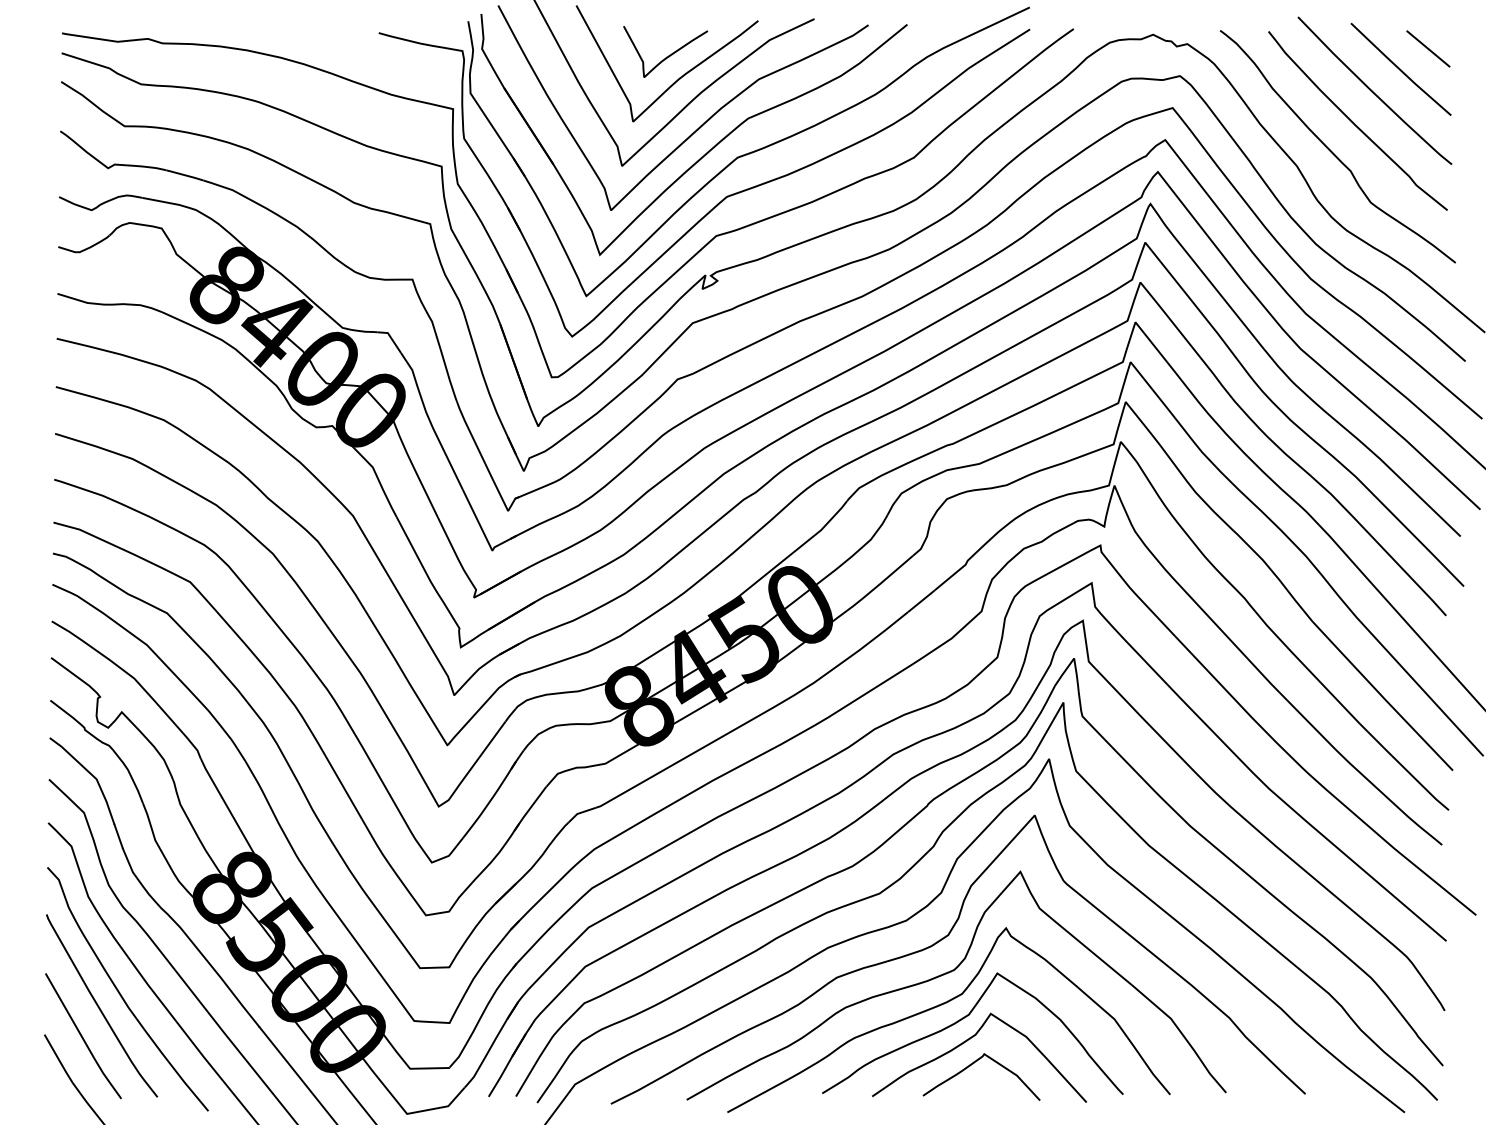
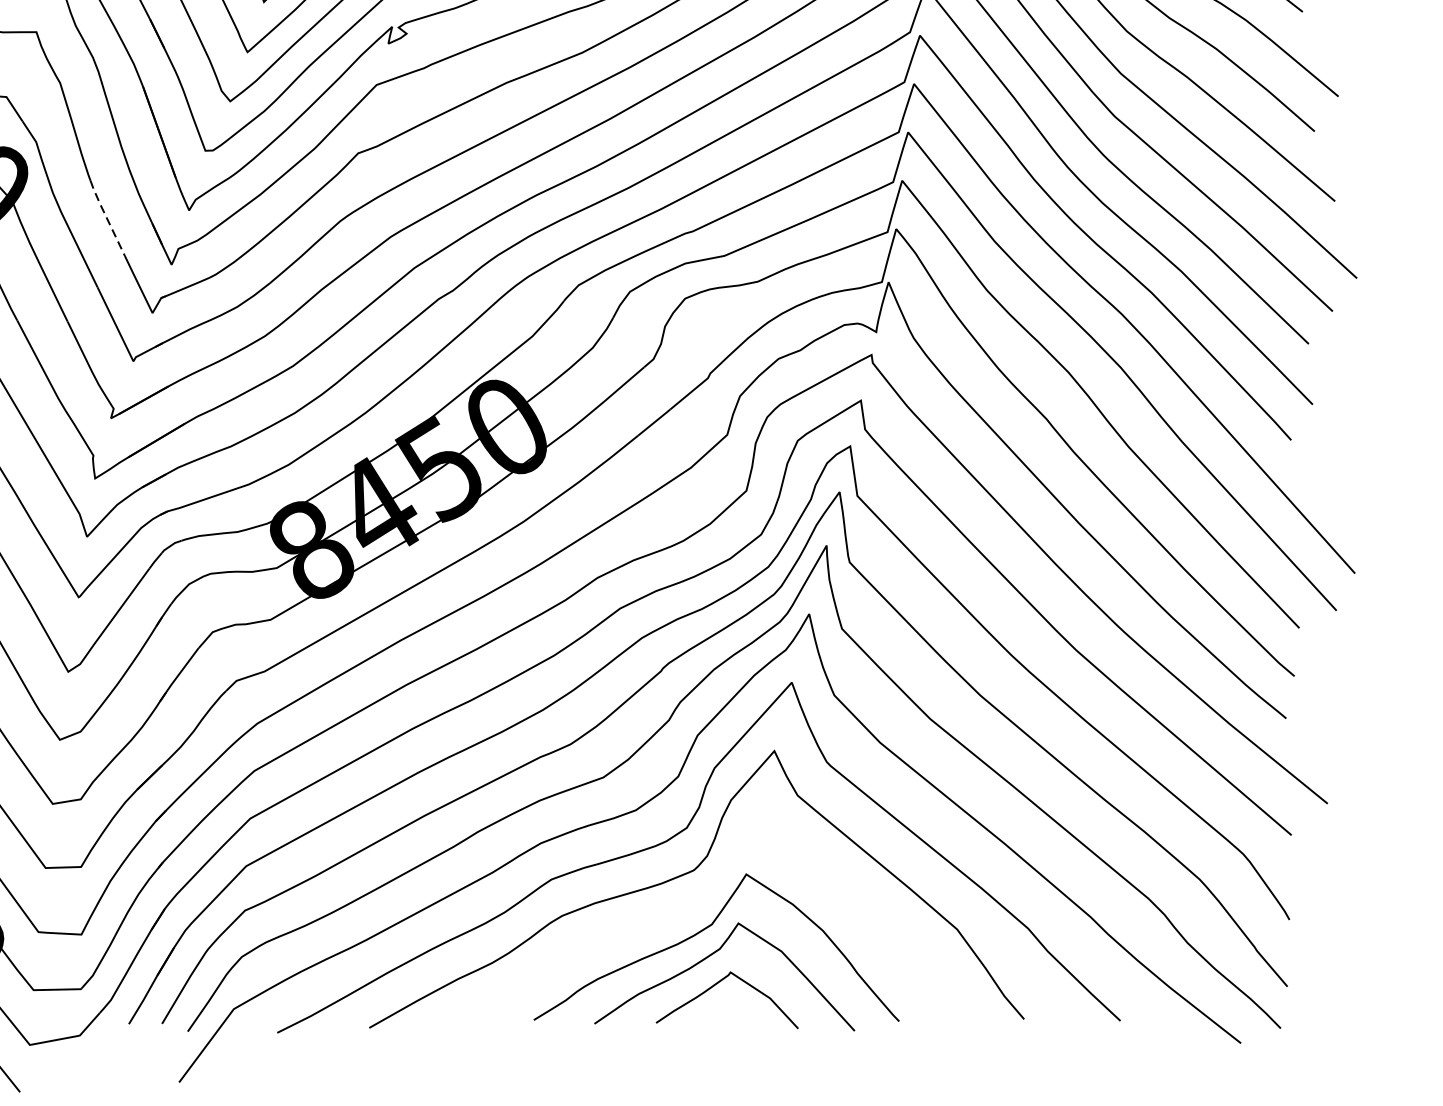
line: (470, 431) -> (106, 216), solid -> dashed
curve: (942, 1005) -> (679, 913), removed

